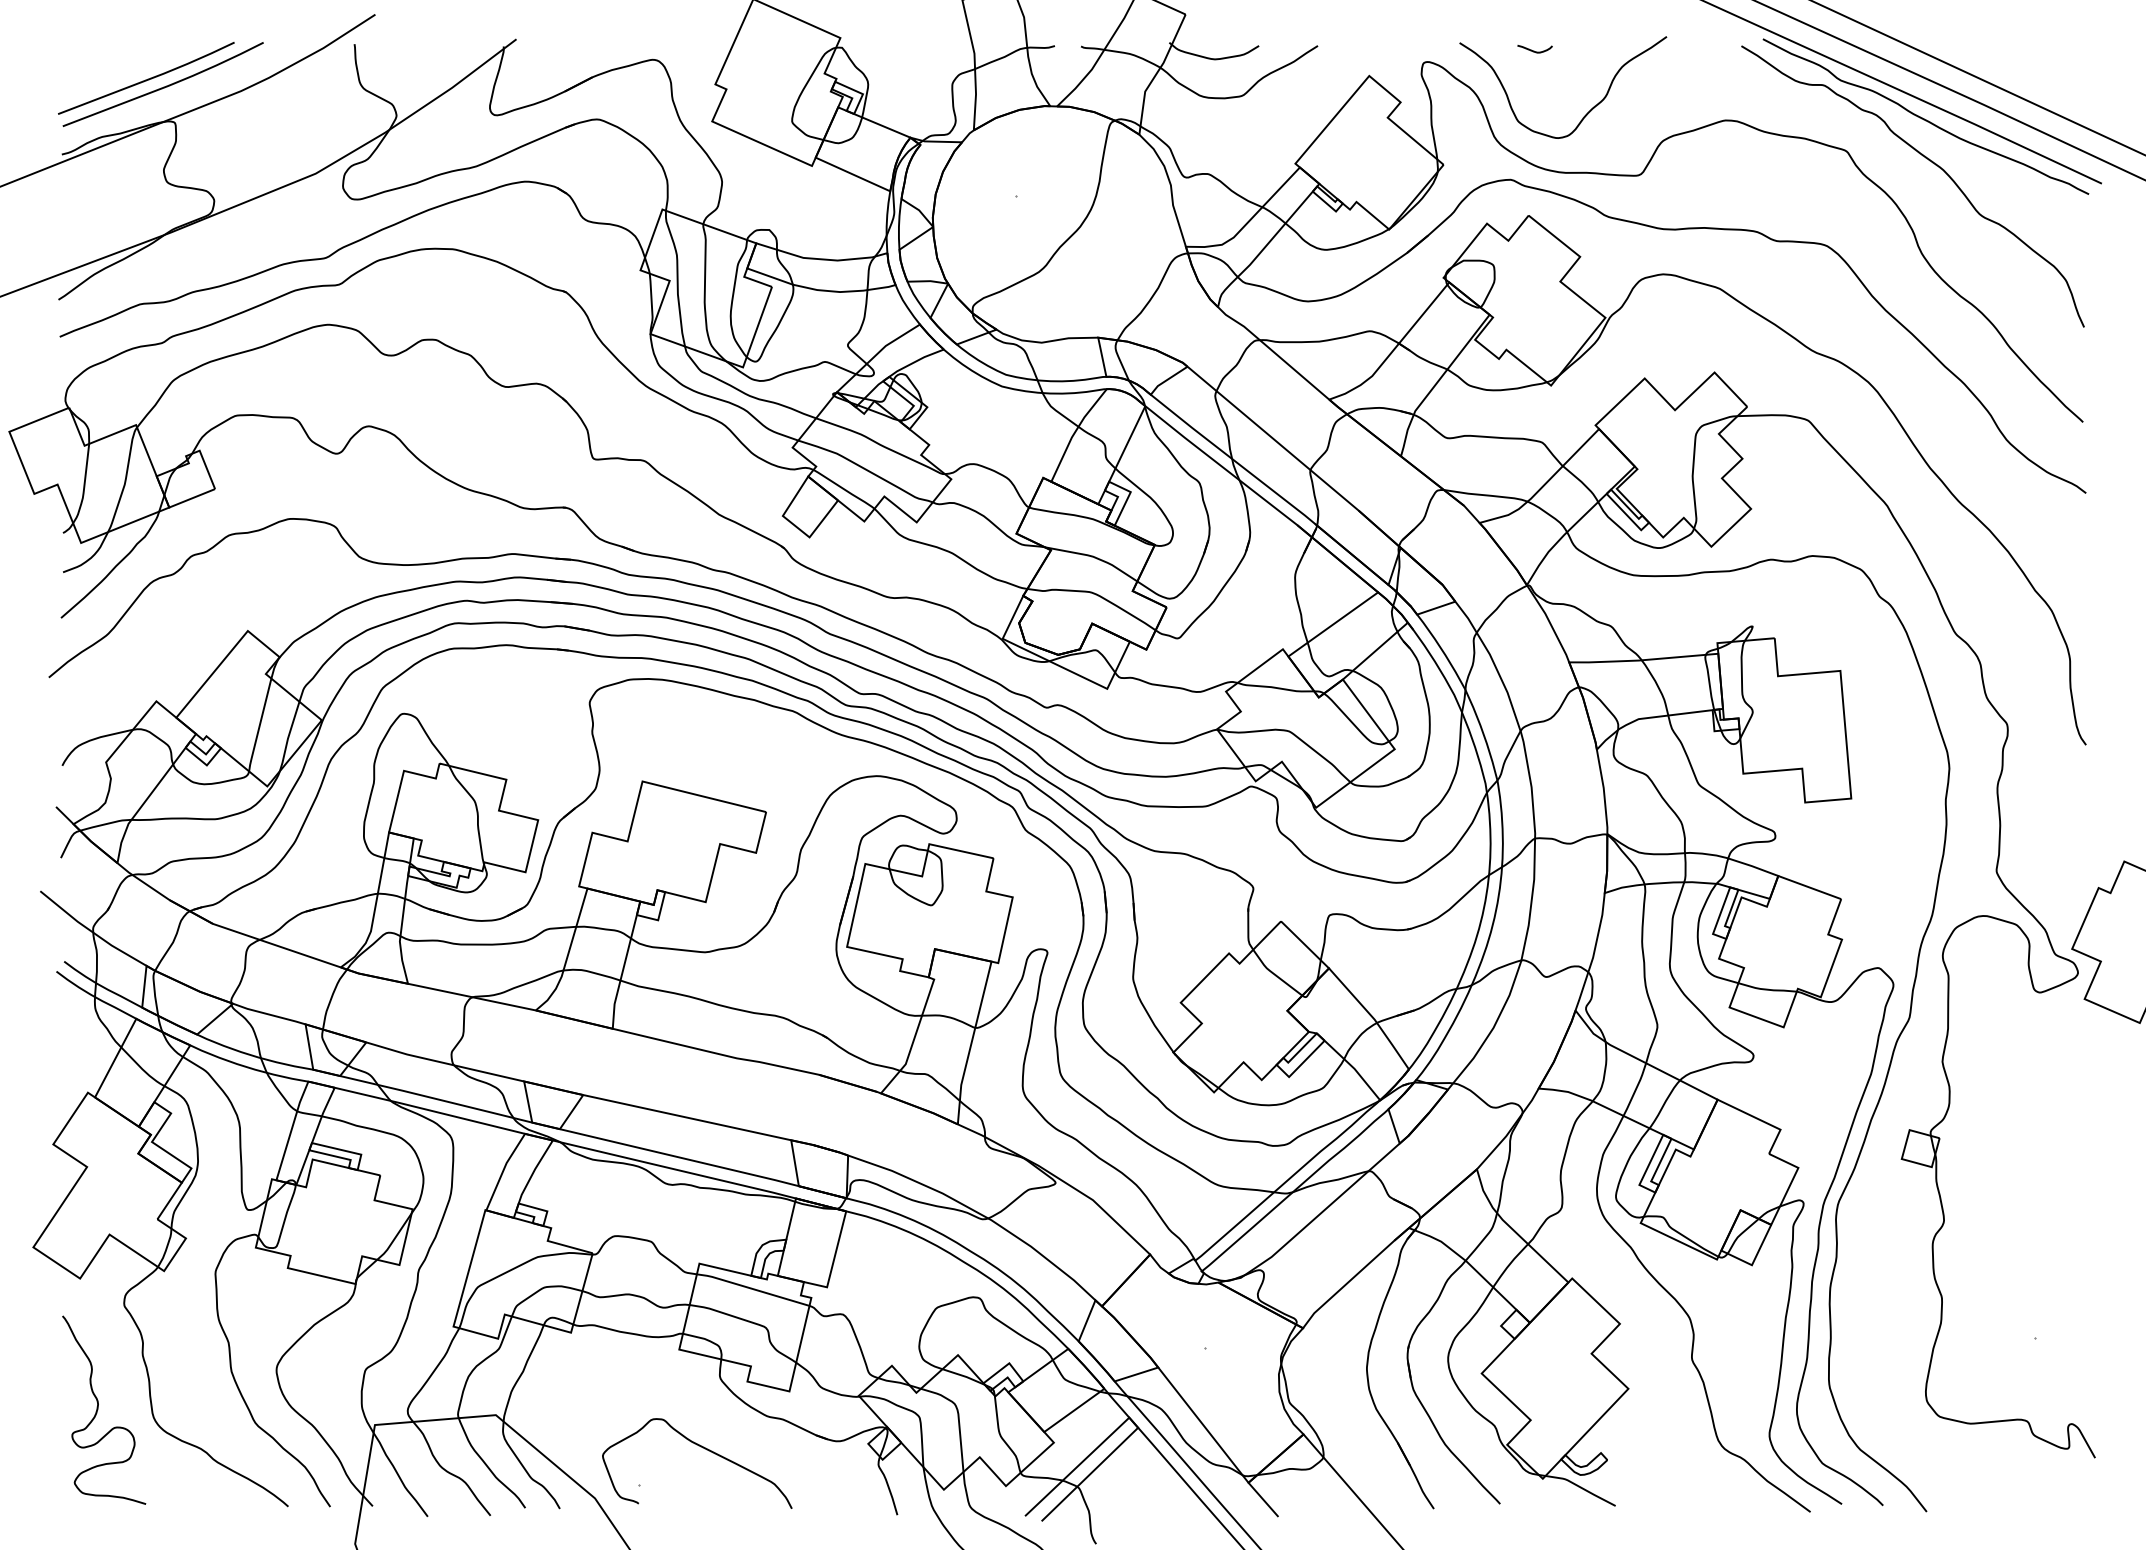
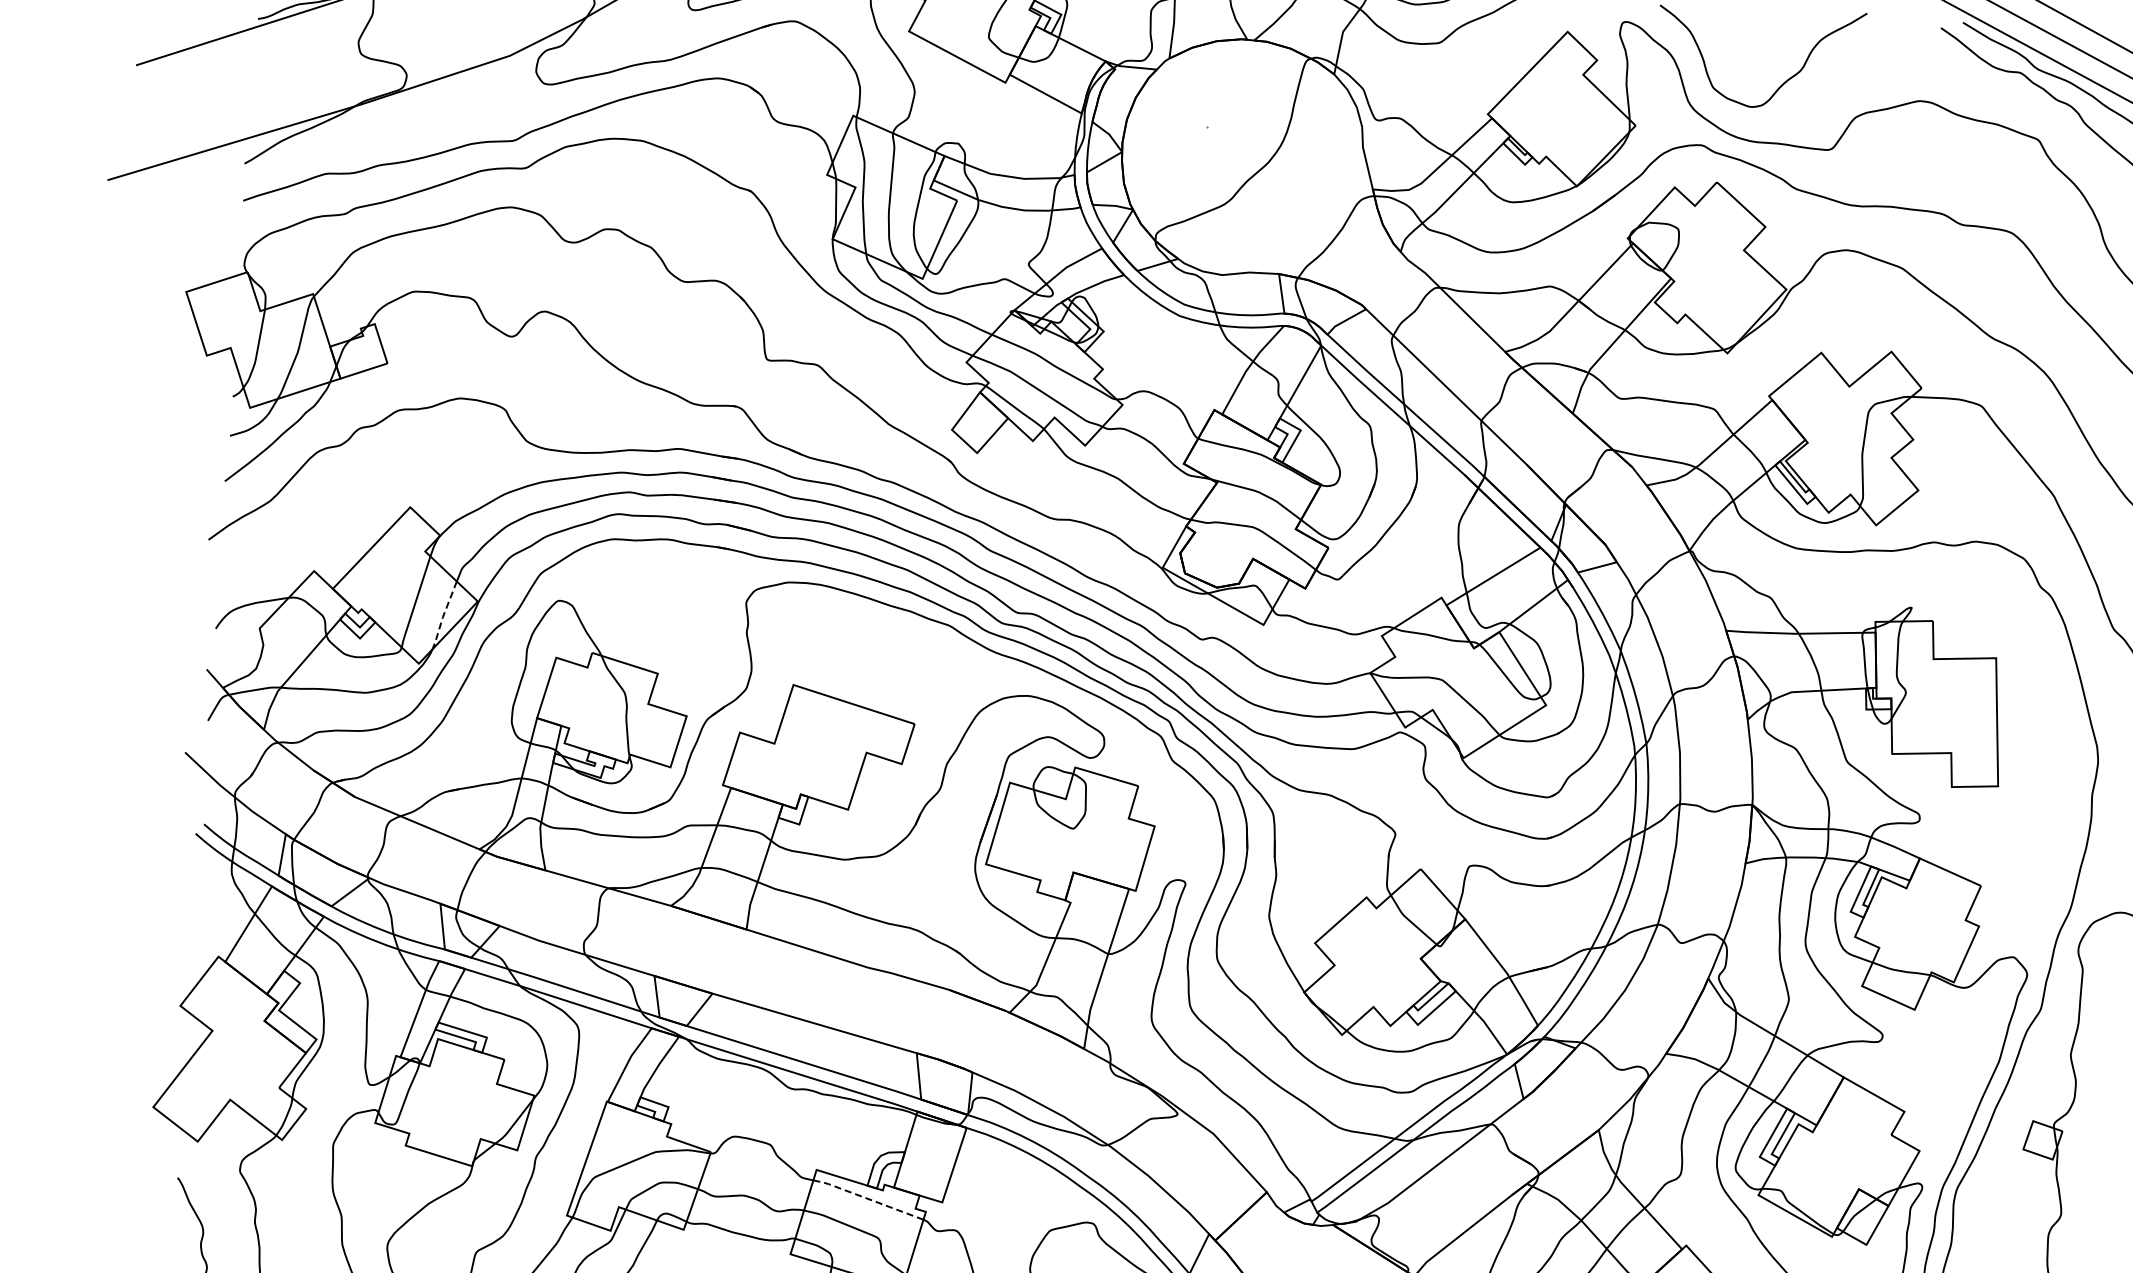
curve: (1534, 50) -> (1734, 17), removed
line: (288, 737) -> (443, 616), solid -> dashed
line: (751, 1288) -> (866, 1198), solid -> dashed

